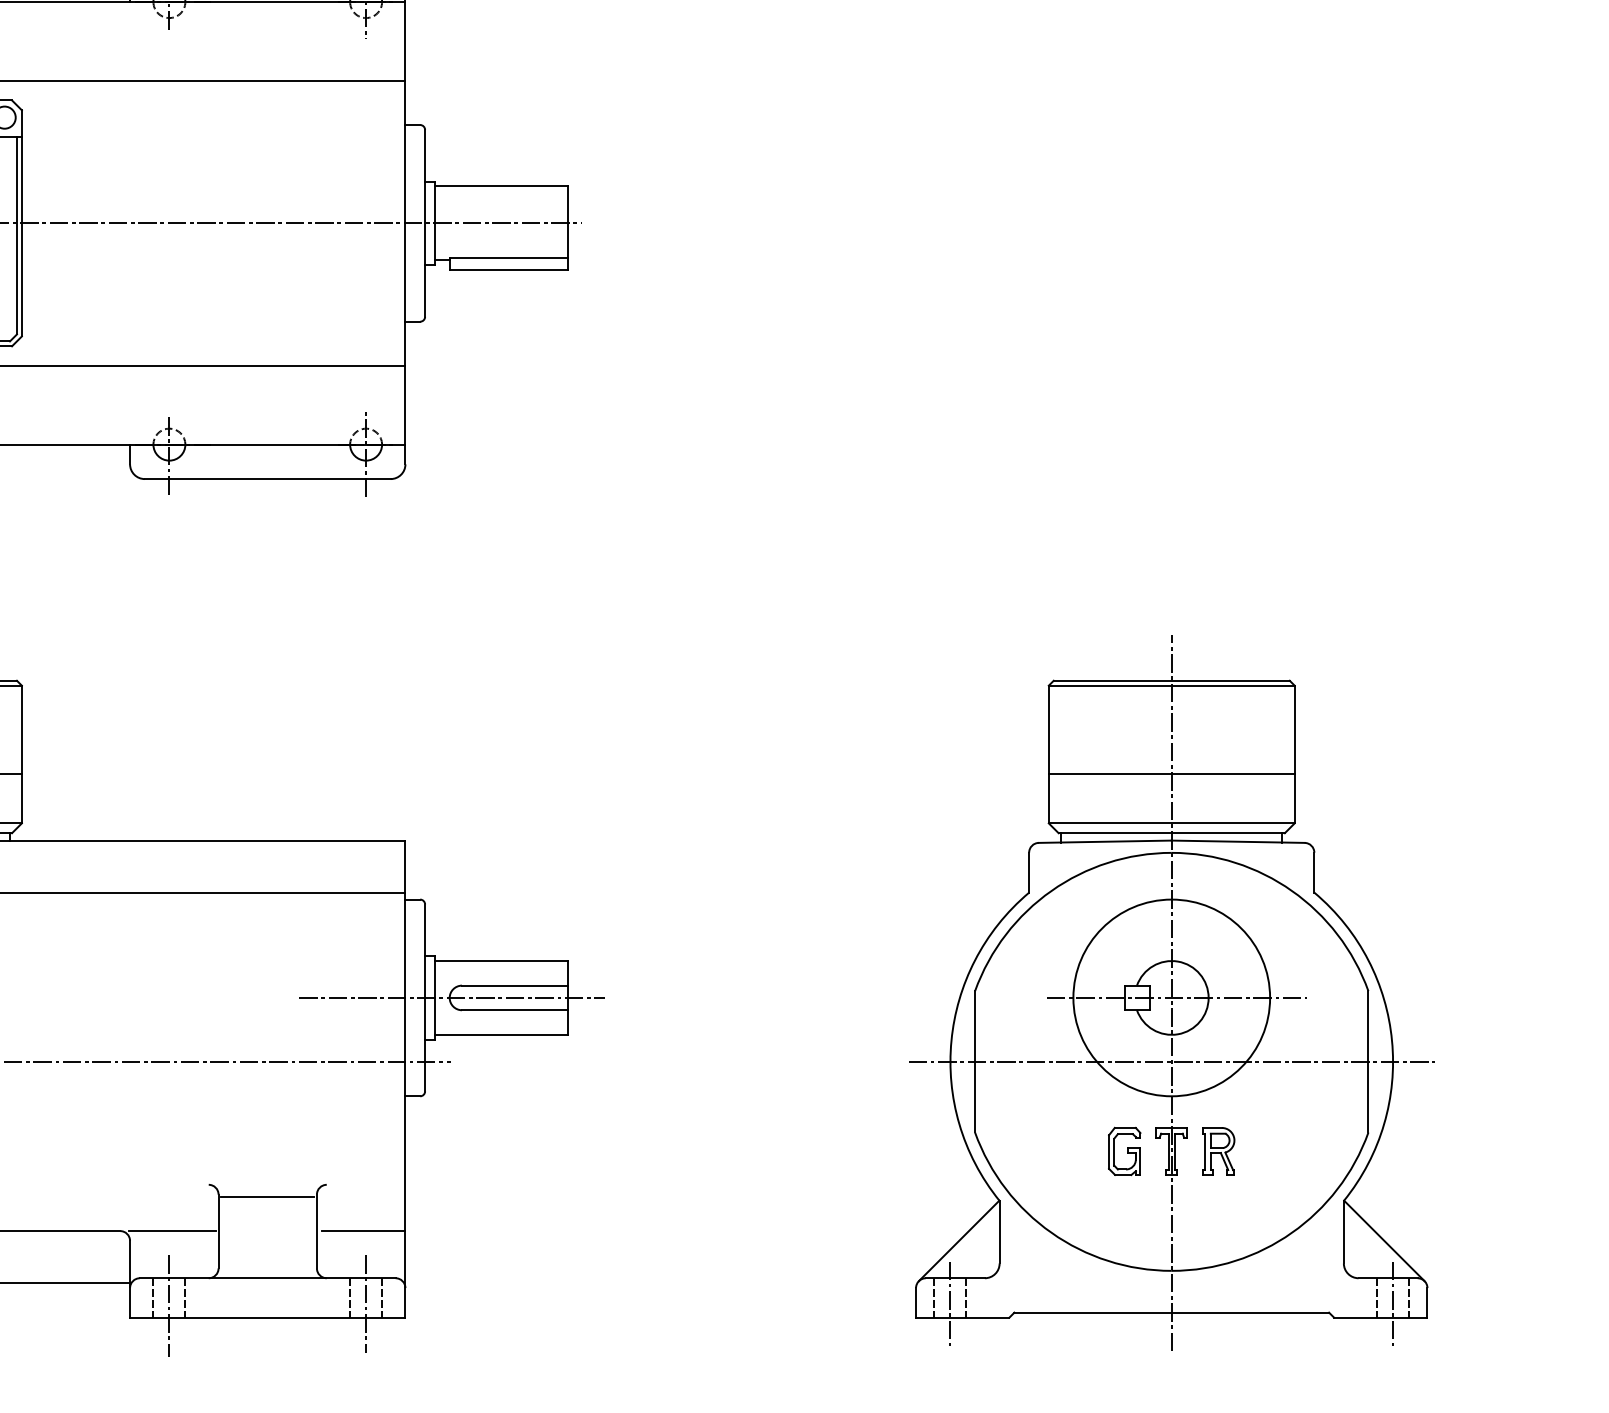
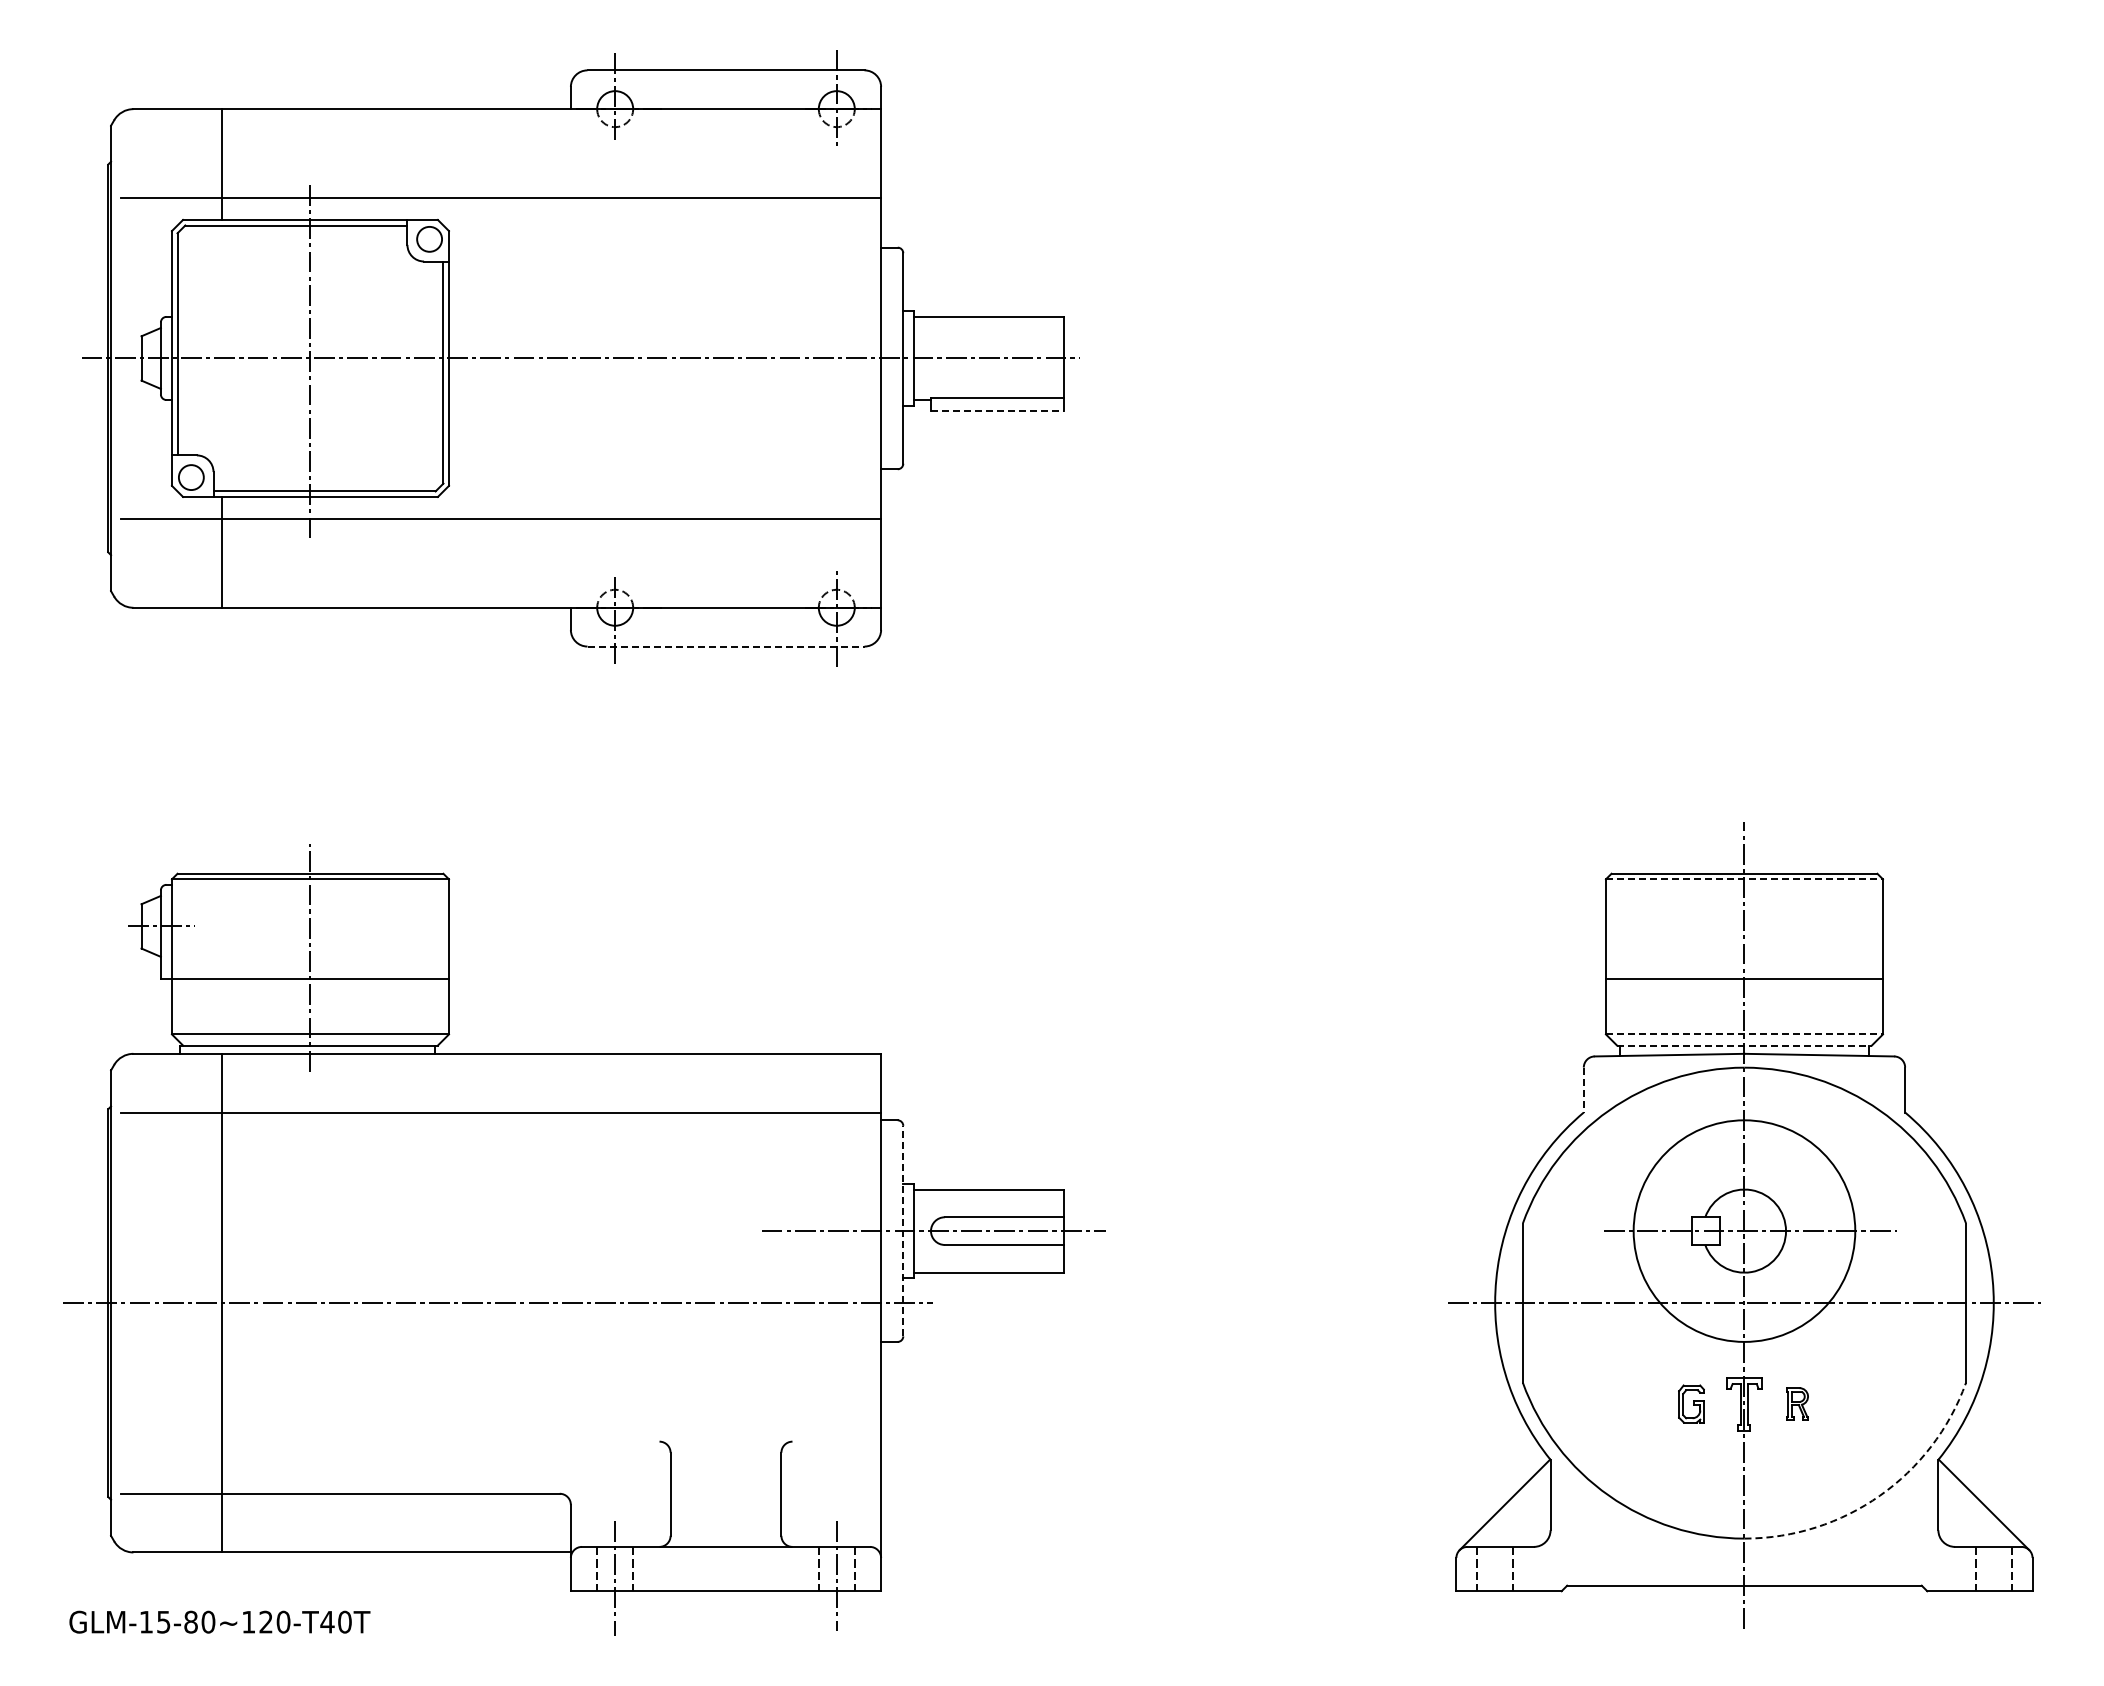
line: (508, 270) -> (997, 411), solid -> dashed
line: (268, 479) -> (726, 646), solid -> dashed
line: (1171, 685) -> (1744, 879), solid -> dashed
line: (1171, 823) -> (1744, 1034), solid -> dashed
line: (1171, 833) -> (1744, 1045), solid -> dashed
line: (1028, 873) -> (1583, 1090), solid -> dashed
line: (425, 997) -> (903, 1230), solid -> dashed
part: (1124, 1150) -> (1691, 1403), size x0.7
part: (1218, 1150) -> (1797, 1403), size x0.6
line: (267, 1197) -> (725, 1455), removed
line: (172, 1230) -> (618, 1493), removed
line: (363, 1230) -> (833, 1493), removed
arc: (1291, 1232) -> (1879, 1495), solid -> dashed
line: (950, 1303) -> (1495, 1575), removed
line: (1392, 1303) -> (1993, 1575), removed

